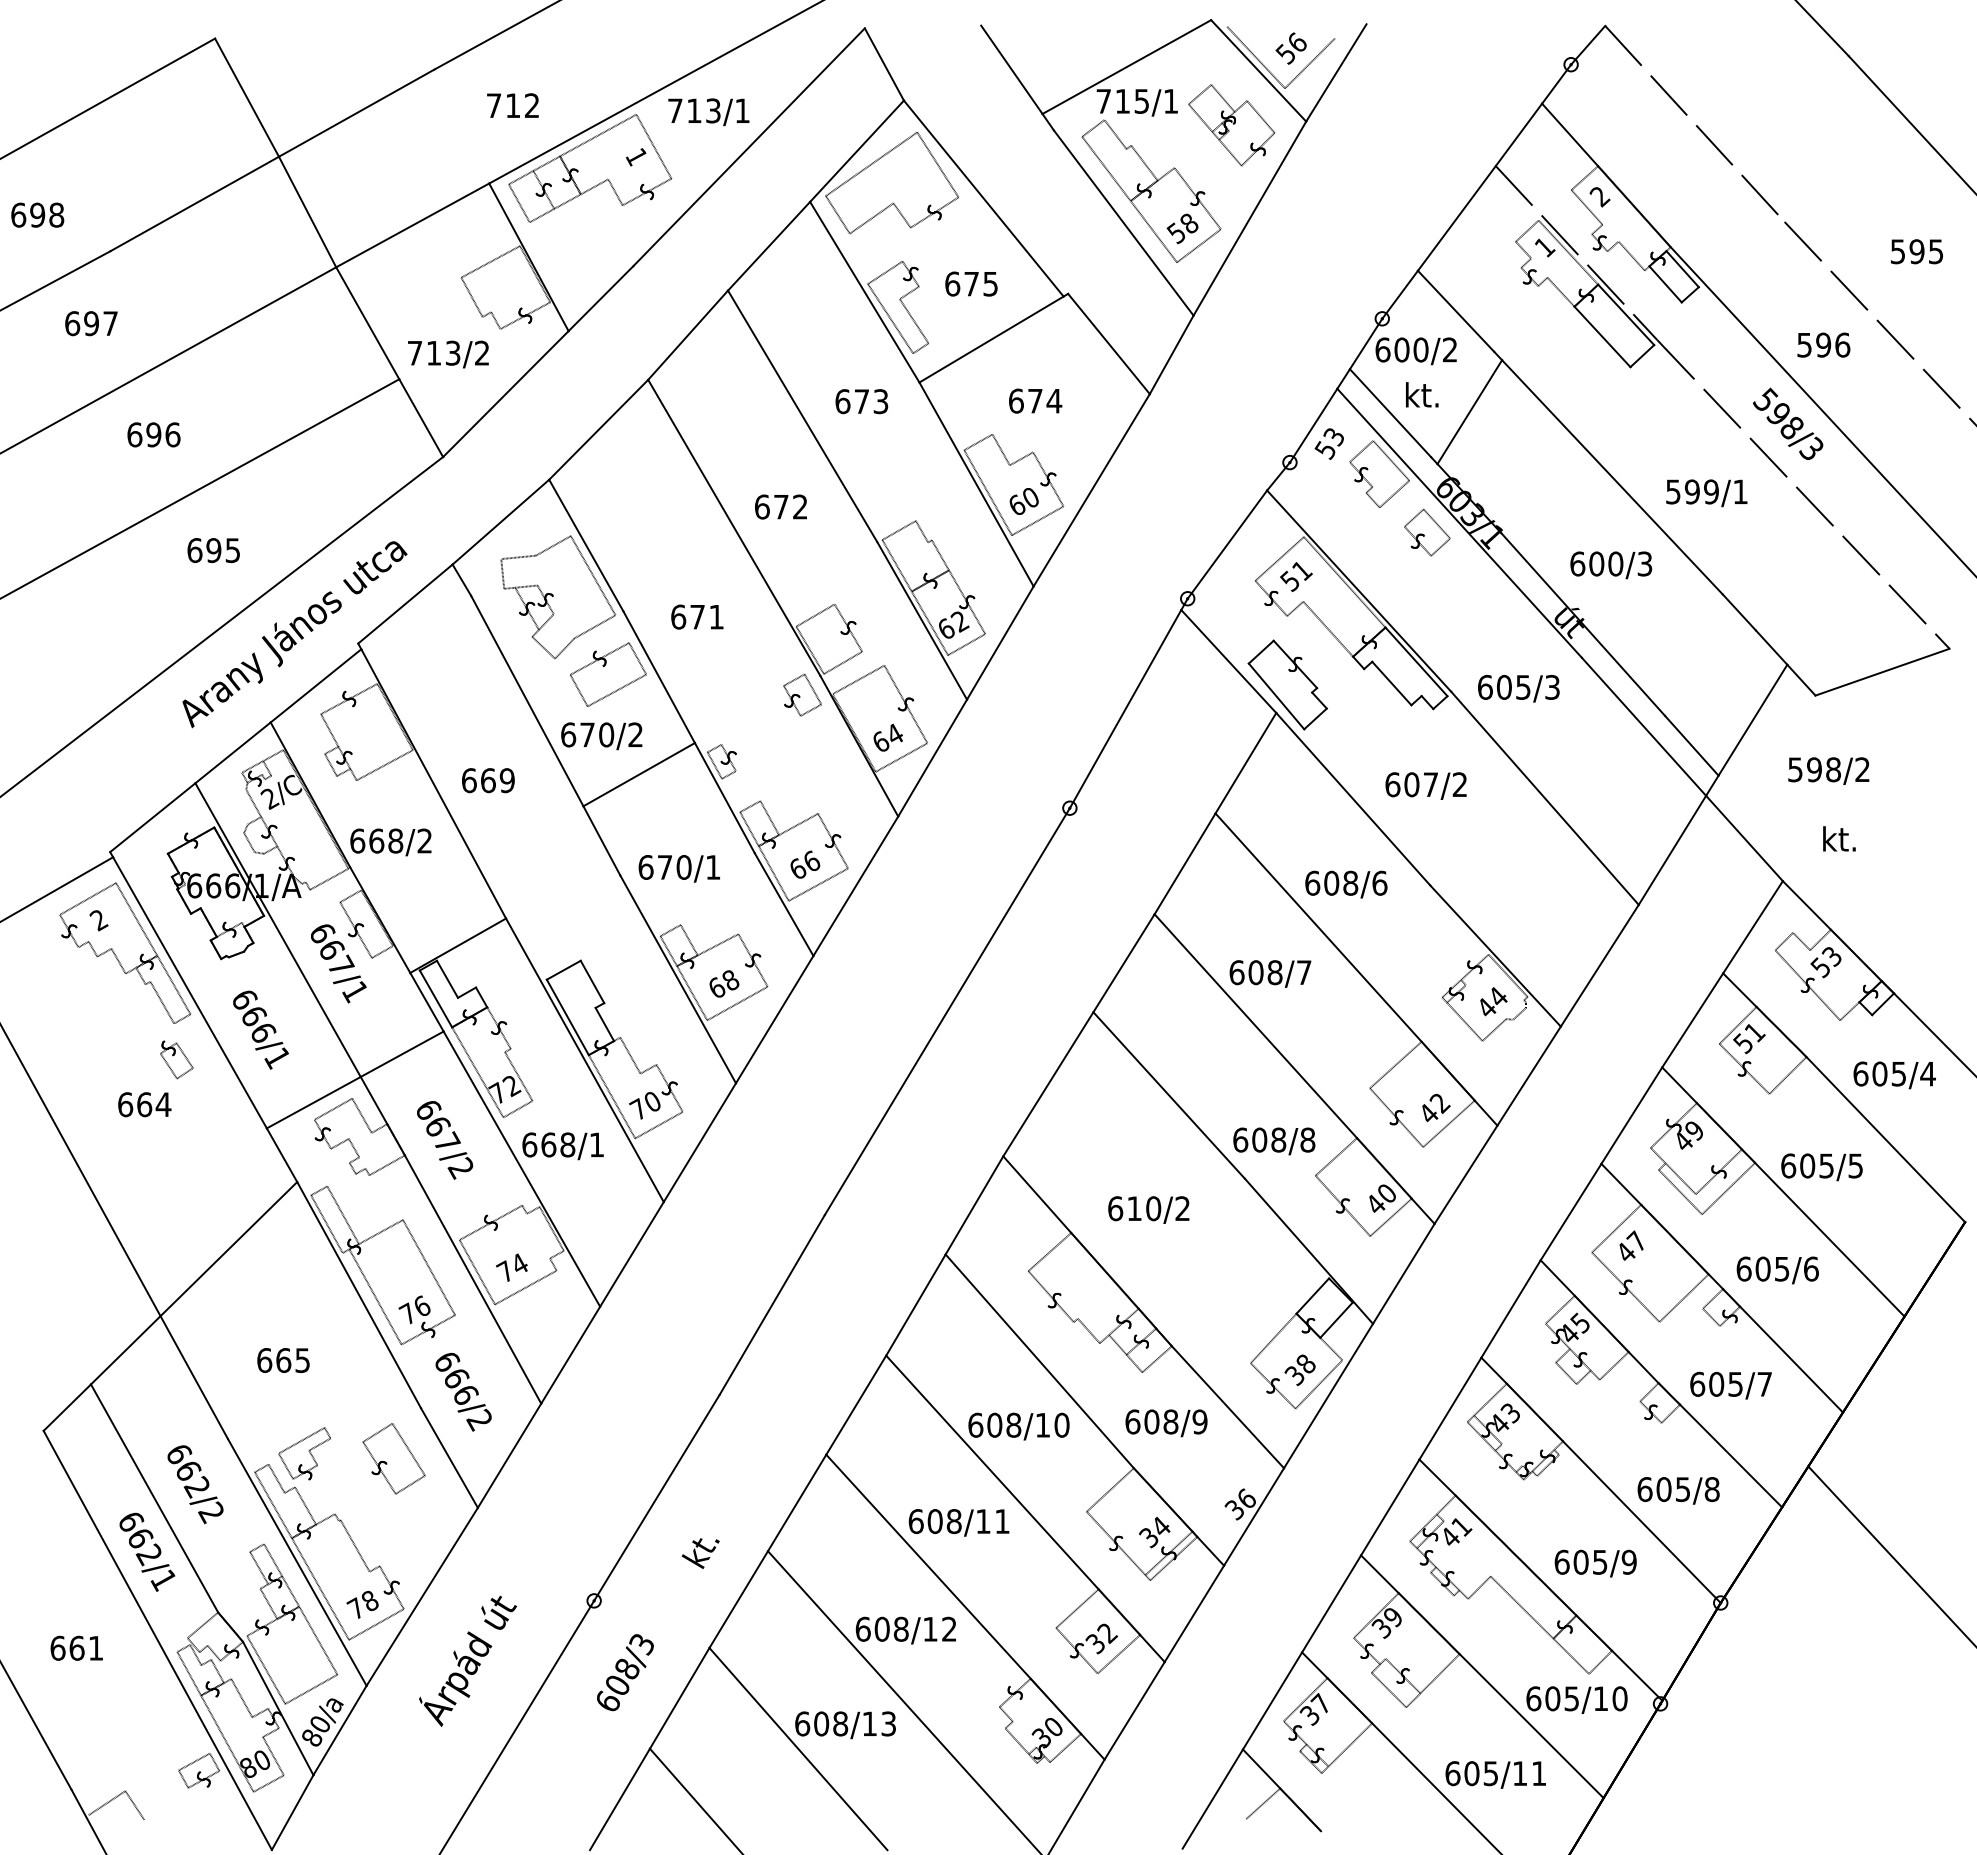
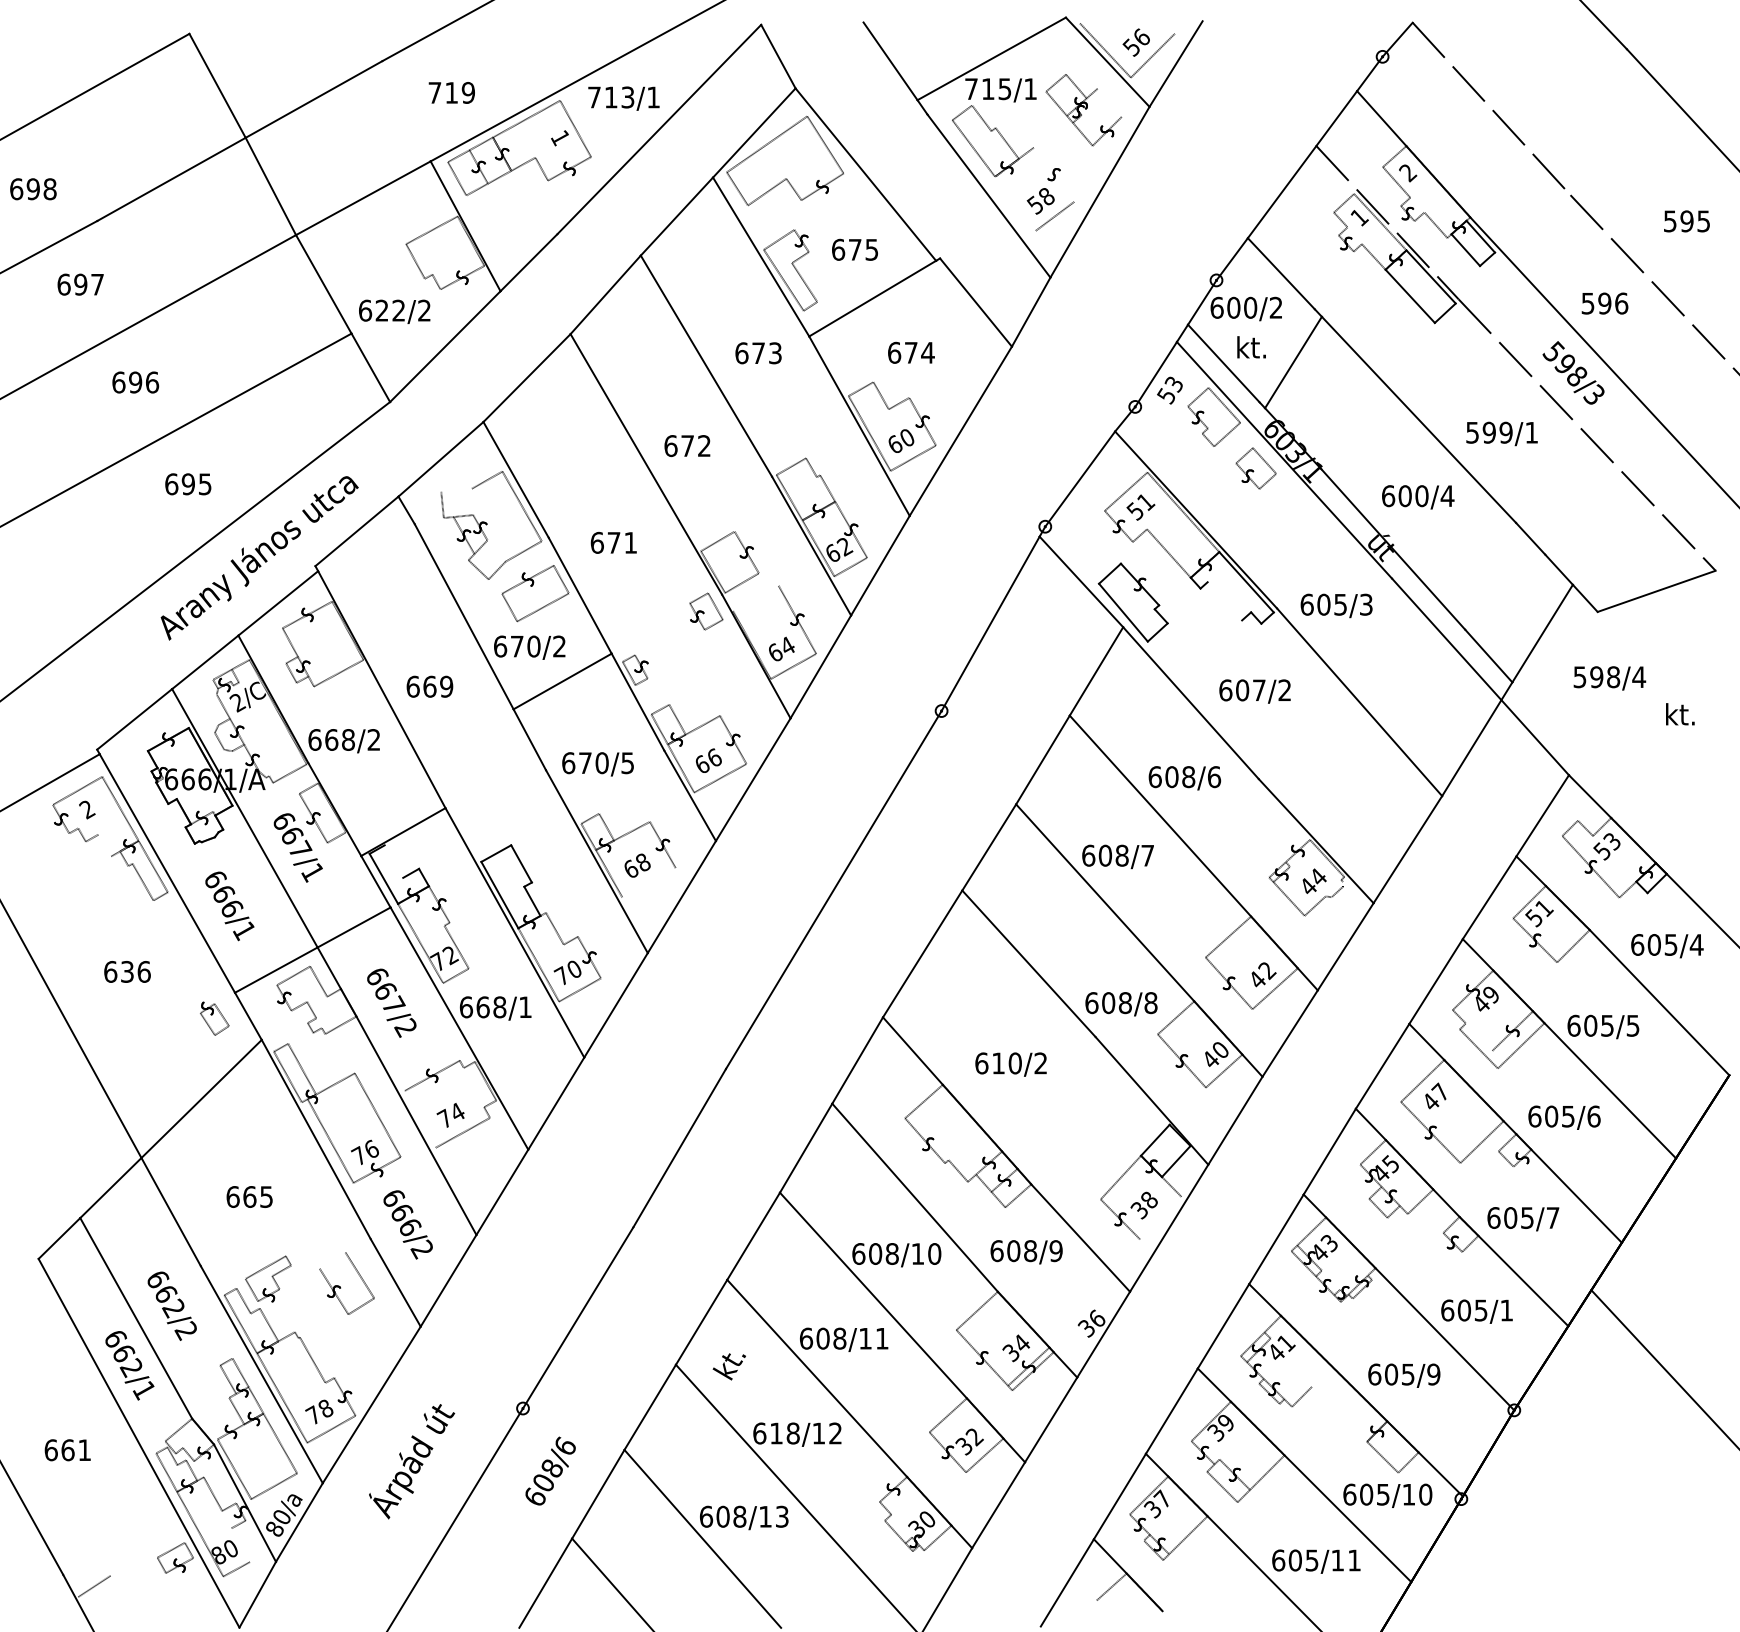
text: (531, 105) -> (467, 92), 712 -> 719
line: (1260, 116) -> (1109, 102), removed
line: (1197, 198) -> (1053, 174), removed
line: (1153, 231) -> (1015, 203), removed
text: (433, 352) -> (381, 310), 713/2 -> 622/2
line: (518, 557) -> (456, 490), removed
text: (1644, 563) -> (1447, 495), 600/3 -> 600/4
line: (858, 679) -> (755, 597), removed
line: (1391, 683) -> (1224, 601), removed
text: (1862, 769) -> (1639, 676), 598/2 -> 598/4
text: (1839, 838) -> (1680, 713), moved
text: (713, 867) -> (628, 763), 670/1 -> 670/5
line: (118, 960) -> (104, 845), removed
line: (447, 978) -> (393, 860), removed
line: (737, 1003) -> (649, 882), removed
part: (176, 1059) -> (214, 1018), moved
text: (154, 1104) -> (136, 971), 664 -> 636
line: (1680, 1178) -> (1478, 1036), removed
line: (477, 1272) -> (420, 1119), removed
line: (1318, 1384) -> (1160, 1218), removed
line: (377, 1432) -> (332, 1260), removed
text: (1711, 1489) -> (1506, 1310), 605/8 -> 605/1
text: (700, 1553) -> (729, 1366), moved
line: (1521, 1607) -> (1338, 1414), removed
text: (881, 1628) -> (775, 1432), 608/12 -> 618/12
text: (641, 1643) -> (564, 1446), 608/3 -> 608/6
line: (273, 1756) -> (240, 1545), removed
line: (134, 1805) -> (118, 1588), removed

